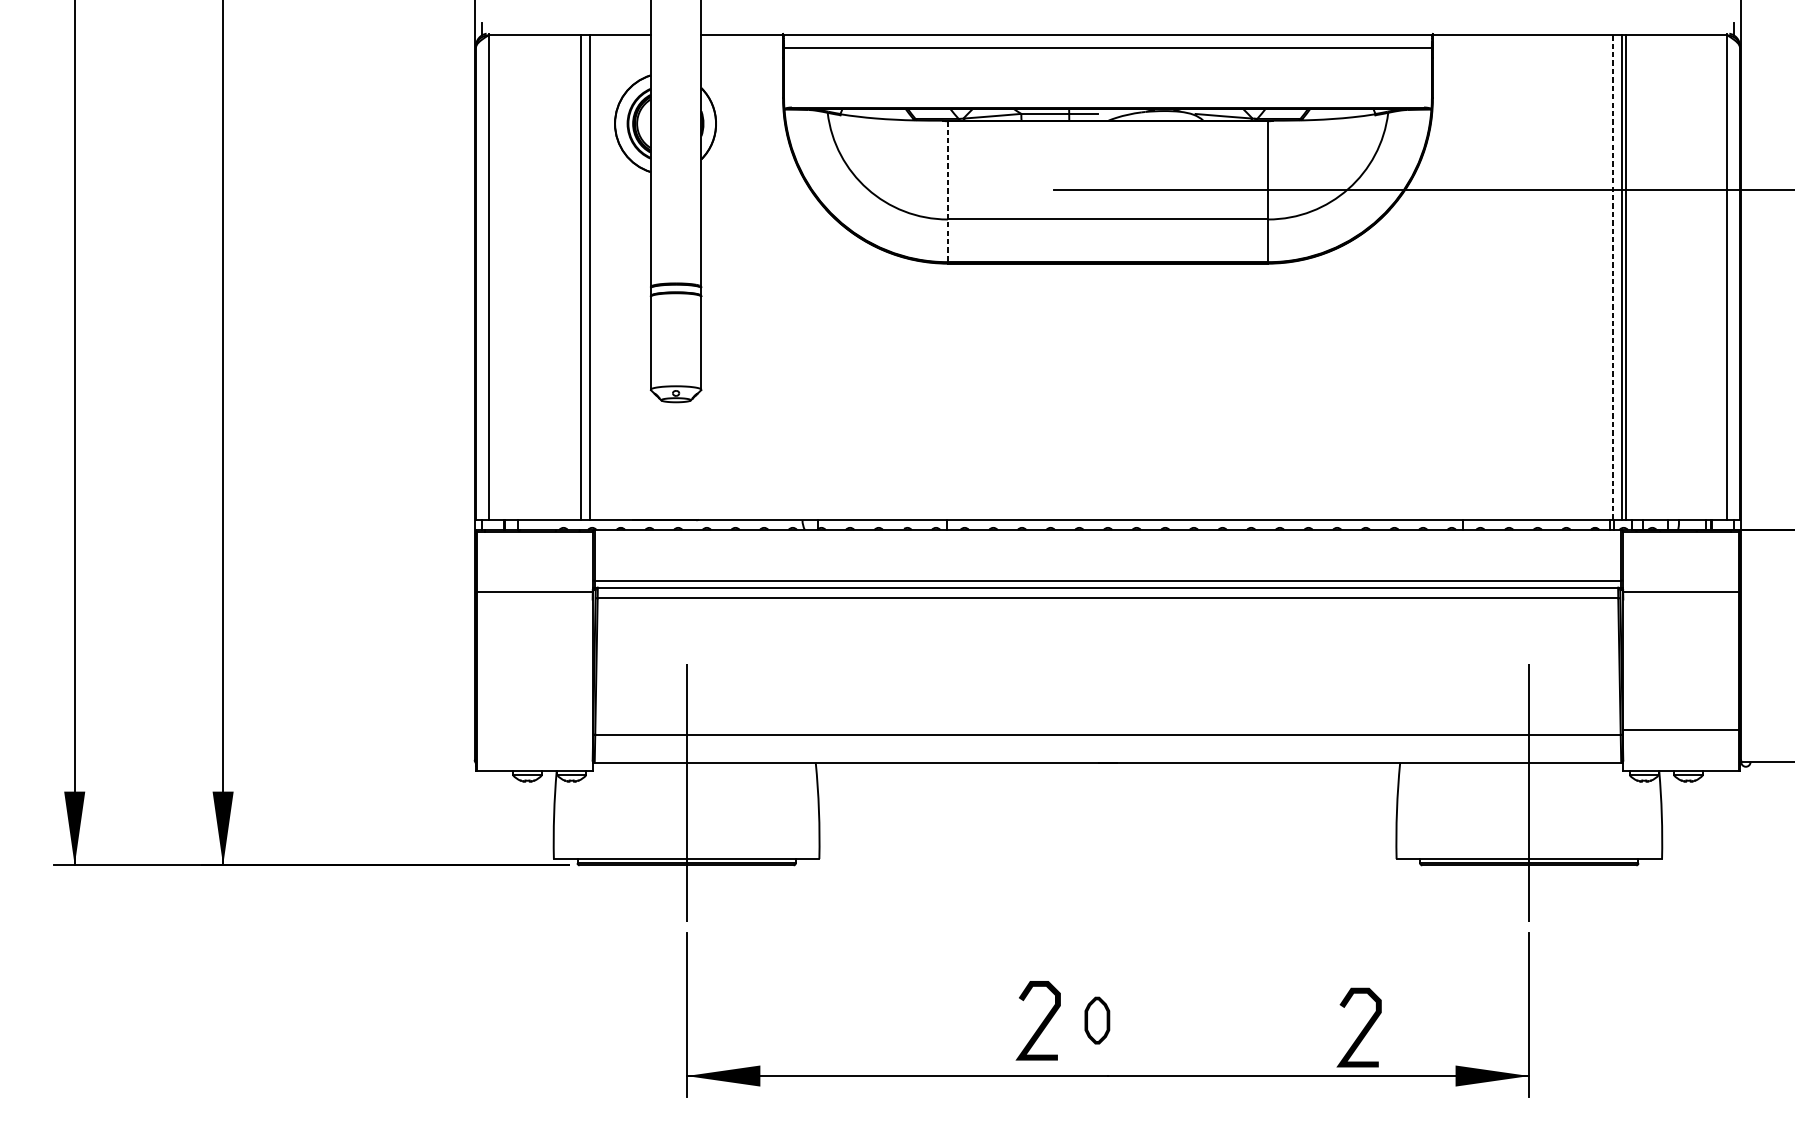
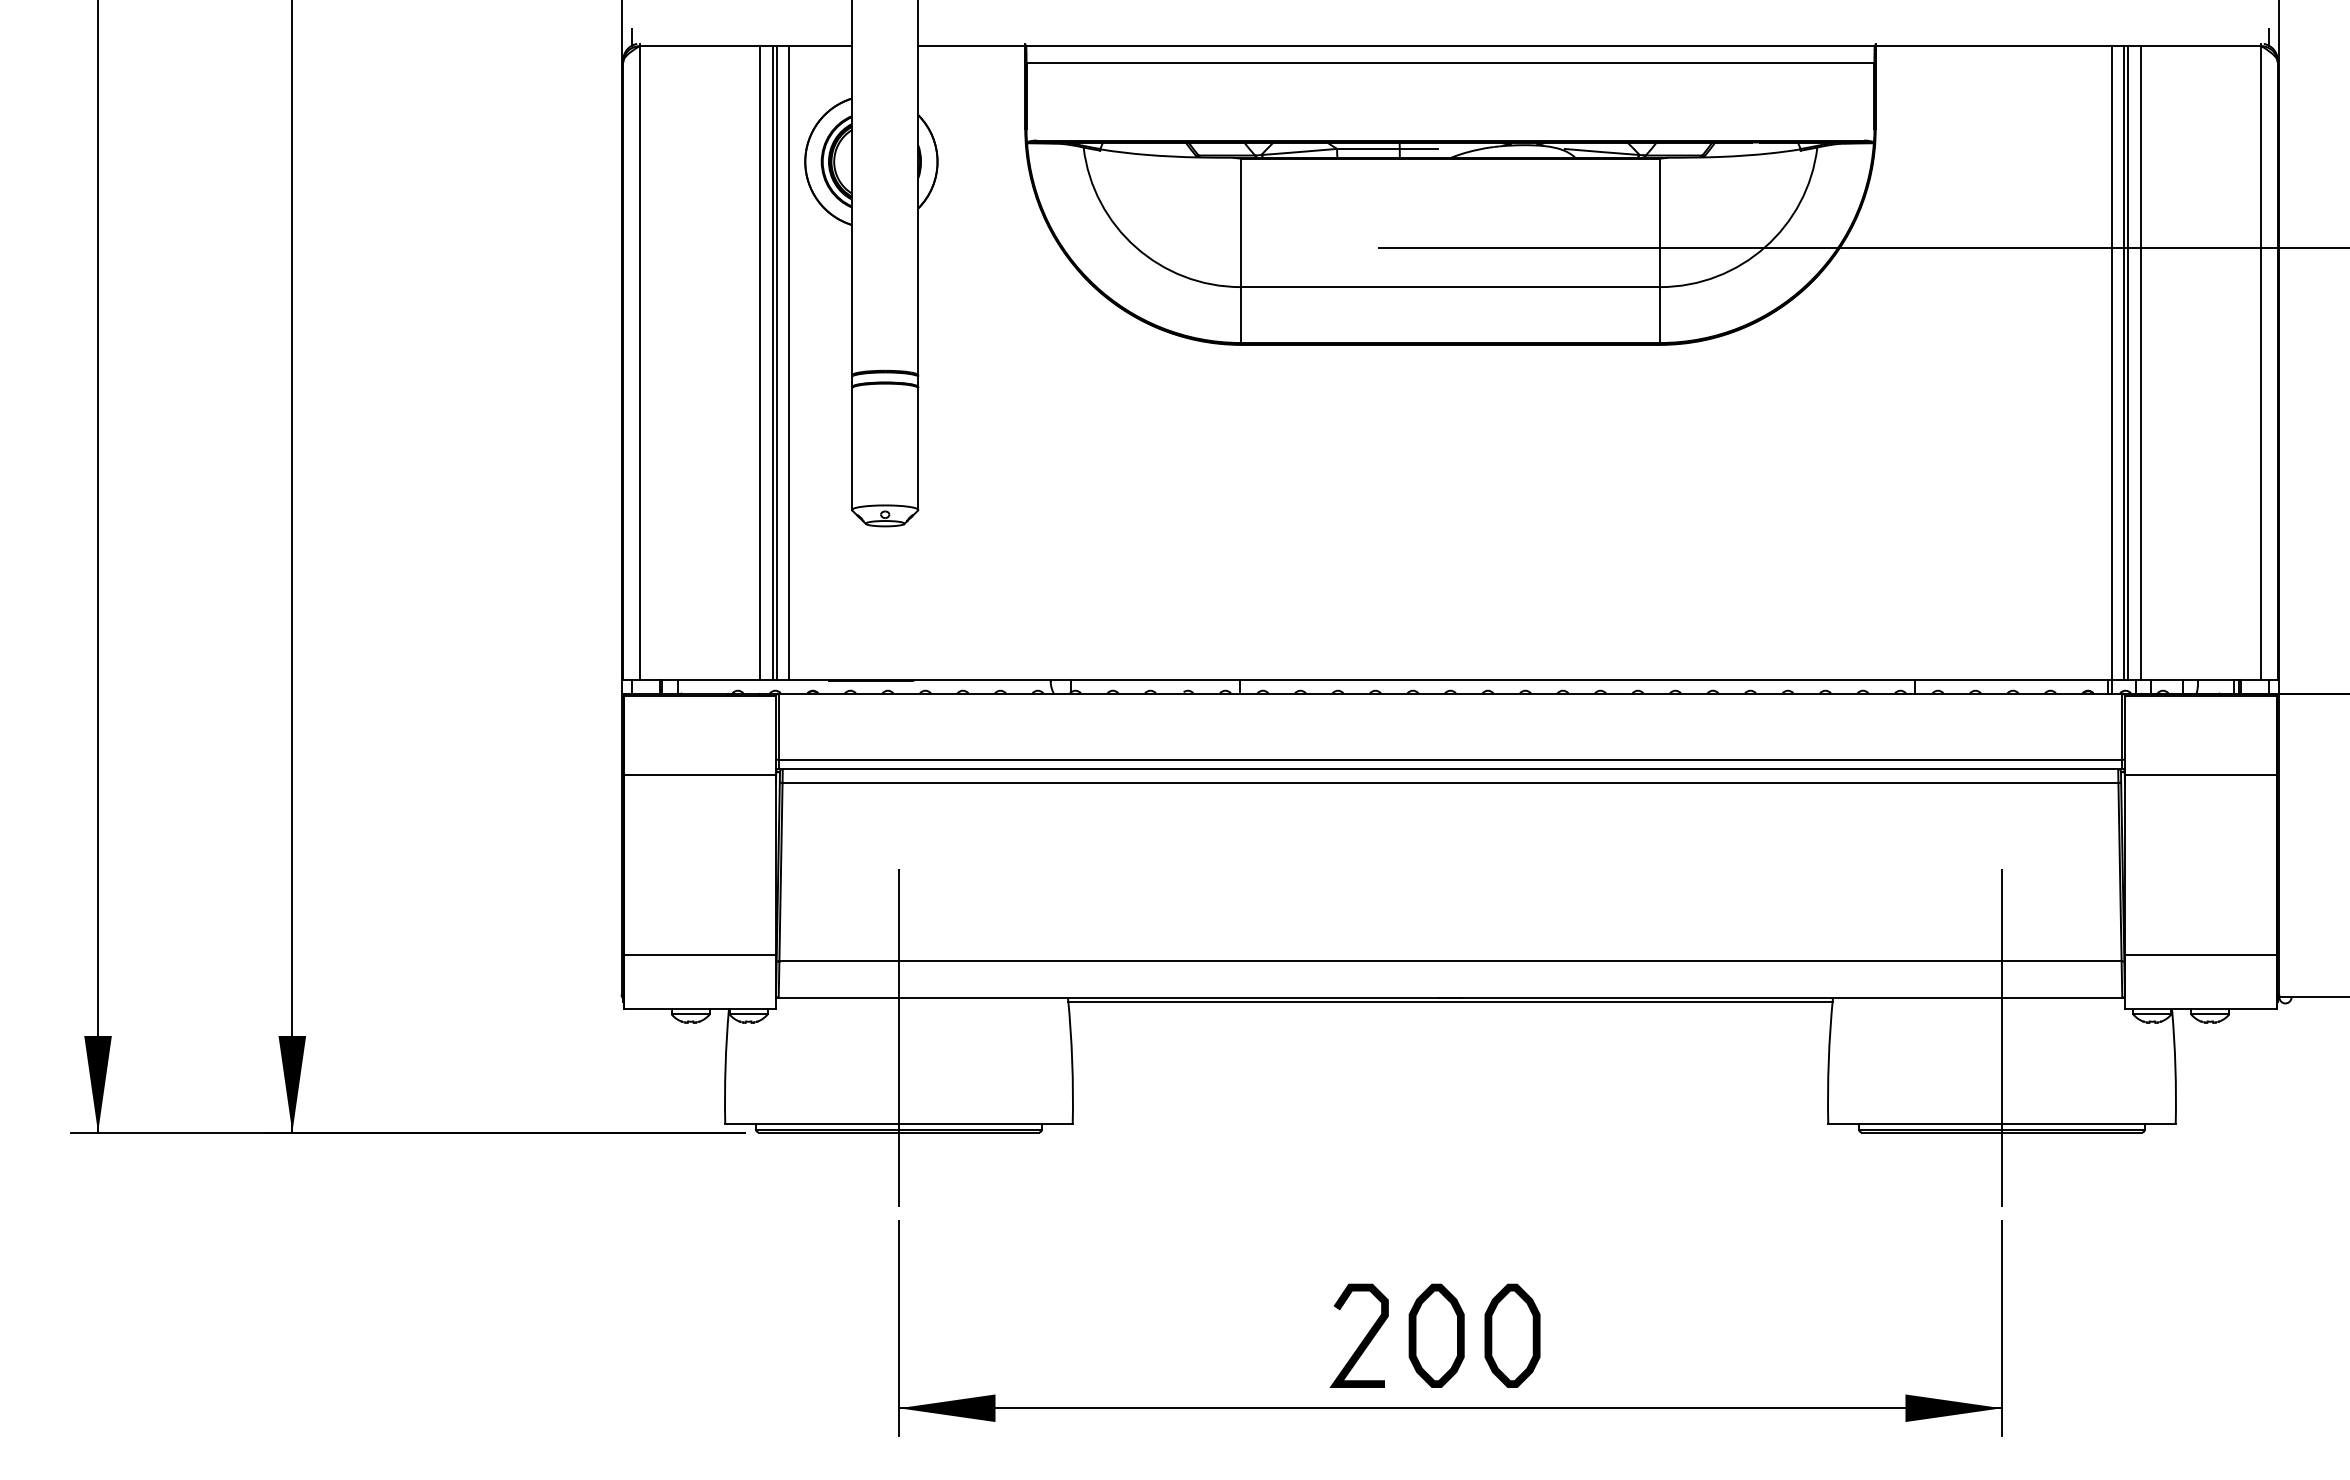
line: (947, 192) -> (1240, 251), dashed -> solid
line: (593, 277) -> (777, 363), added
line: (602, 277) -> (789, 363), added
line: (1612, 277) -> (2111, 363), dashed -> solid
line: (1635, 277) -> (2140, 363), added
line: (534, 729) -> (700, 954), added
line: (1107, 765) -> (1450, 1001), added
part: (1097, 1020) -> (1436, 1335), size x1.67
part: (1155, 1020) -> (1512, 1335), added
curve: (1363, 1028) -> (1784, 1346), removed

